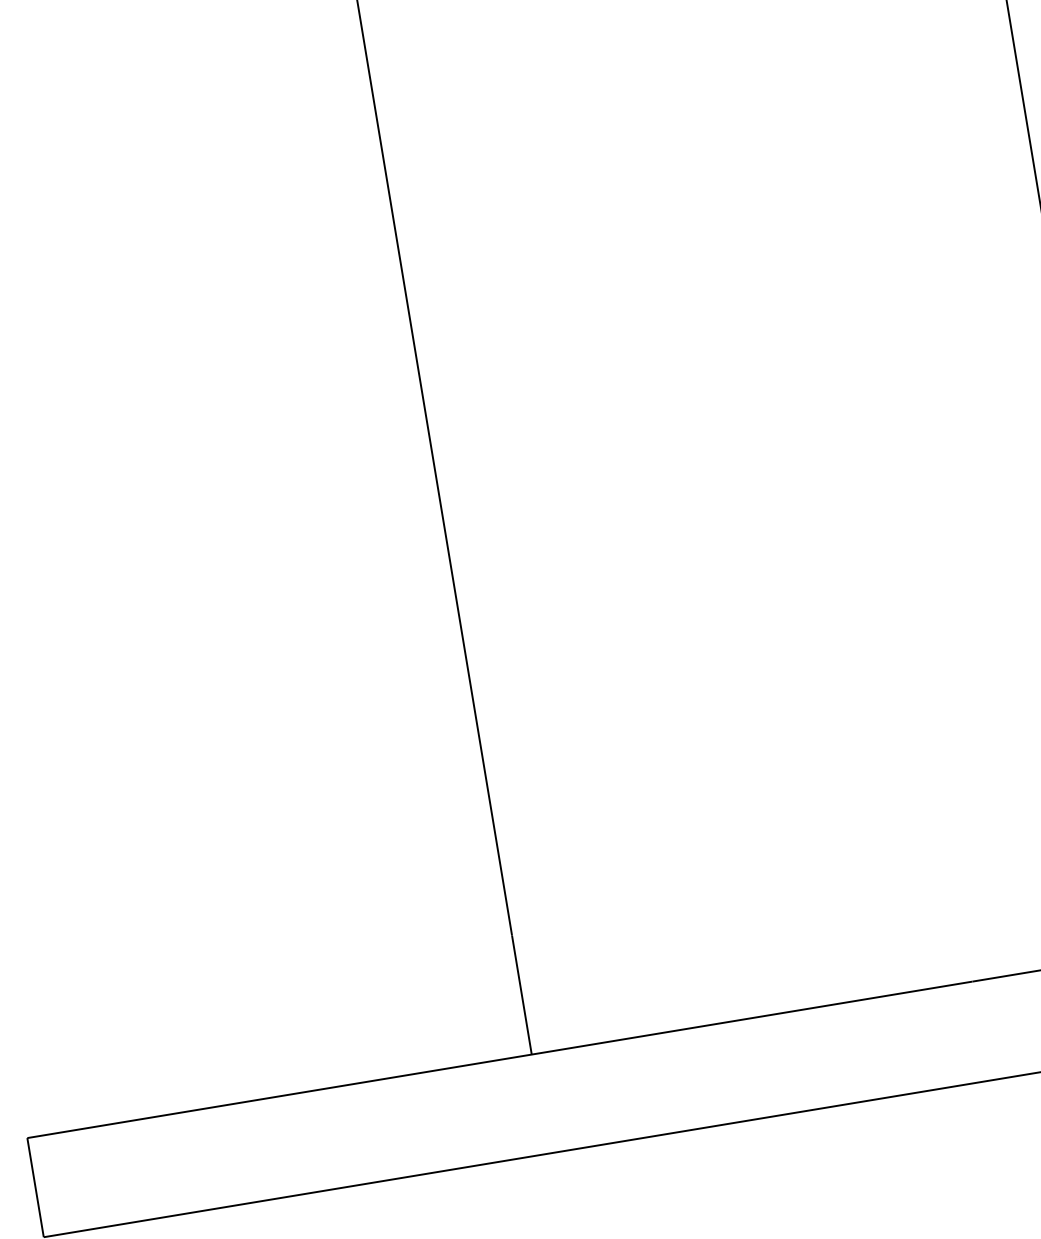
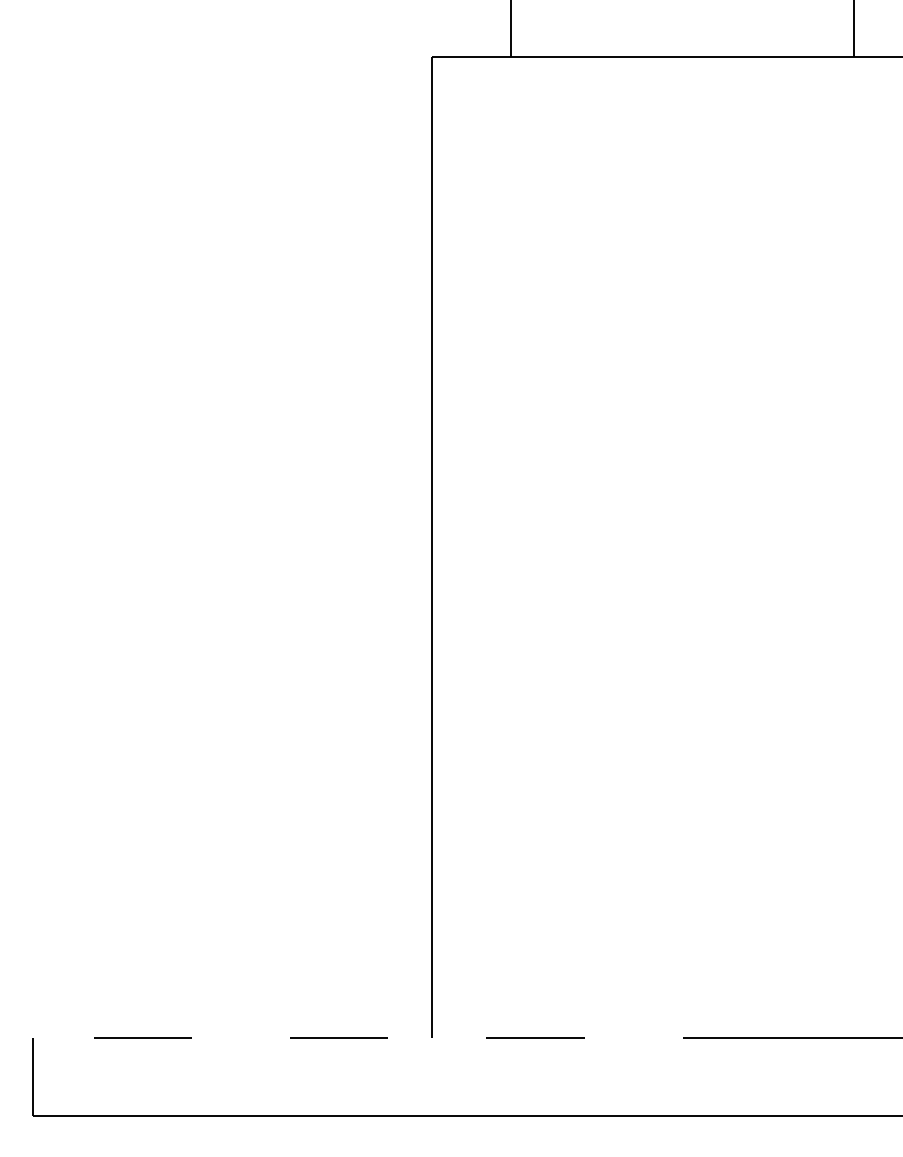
line: (499, 1059) -> (406, 1037), solid -> dashed

